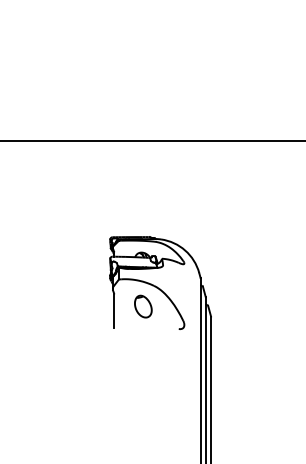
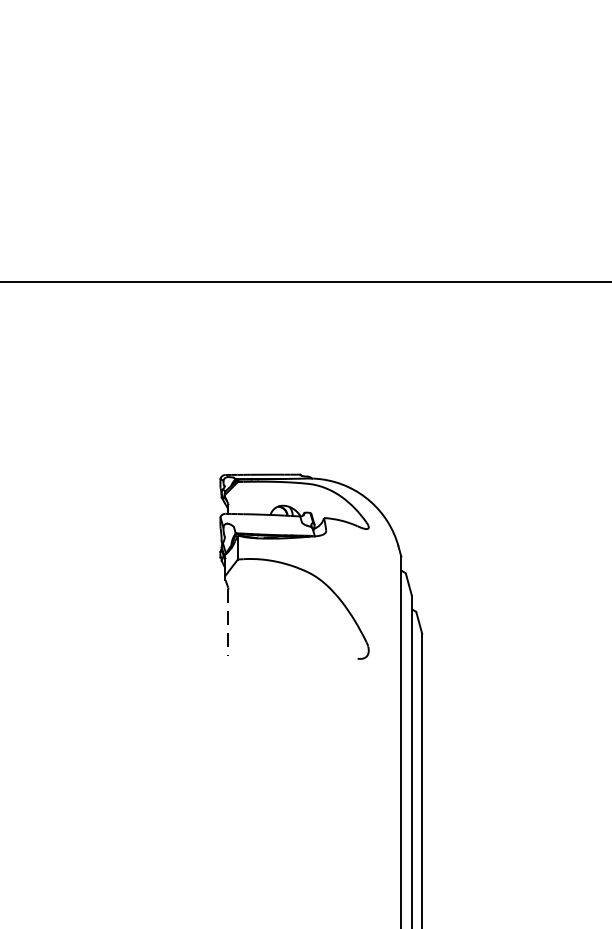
part: (143, 306) -> (286, 613), removed
line: (114, 311) -> (228, 623), solid -> dashed

